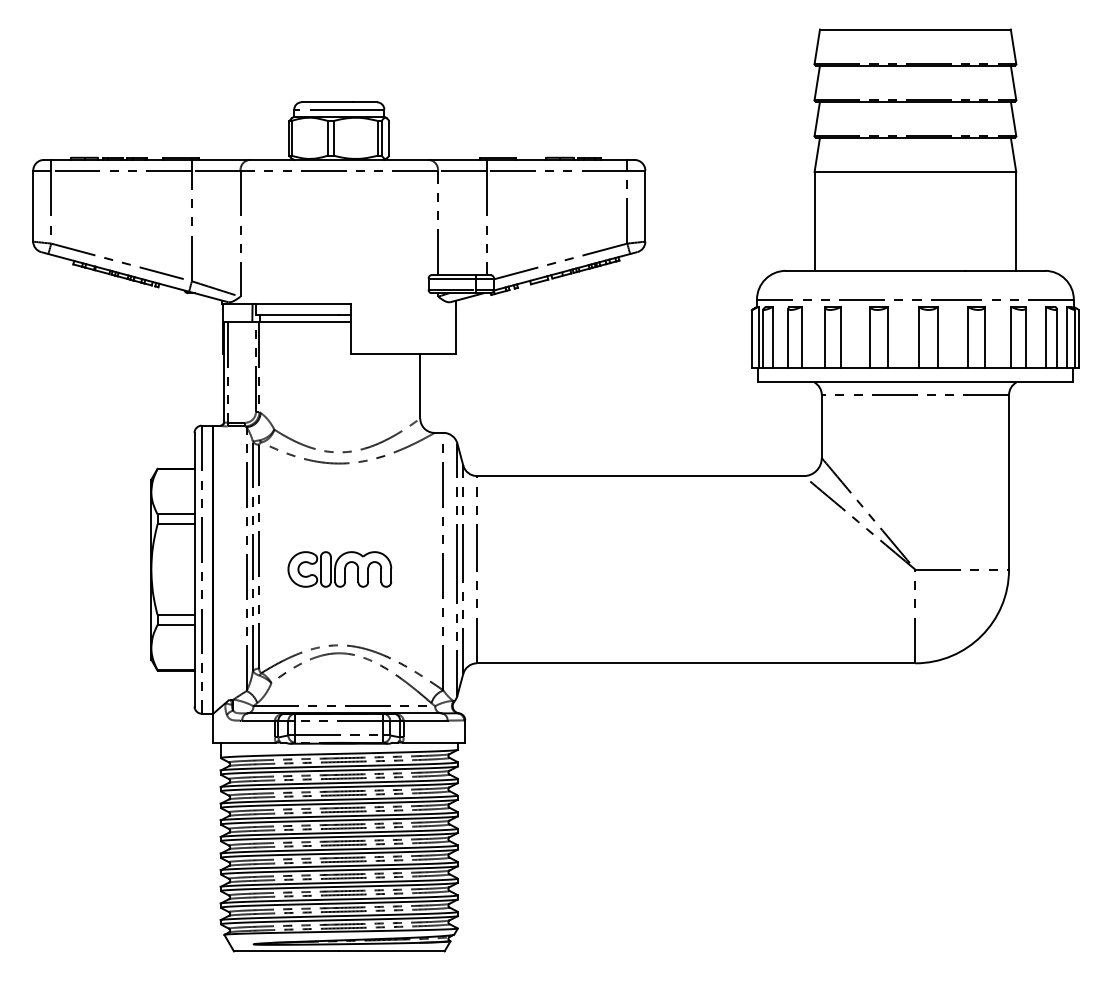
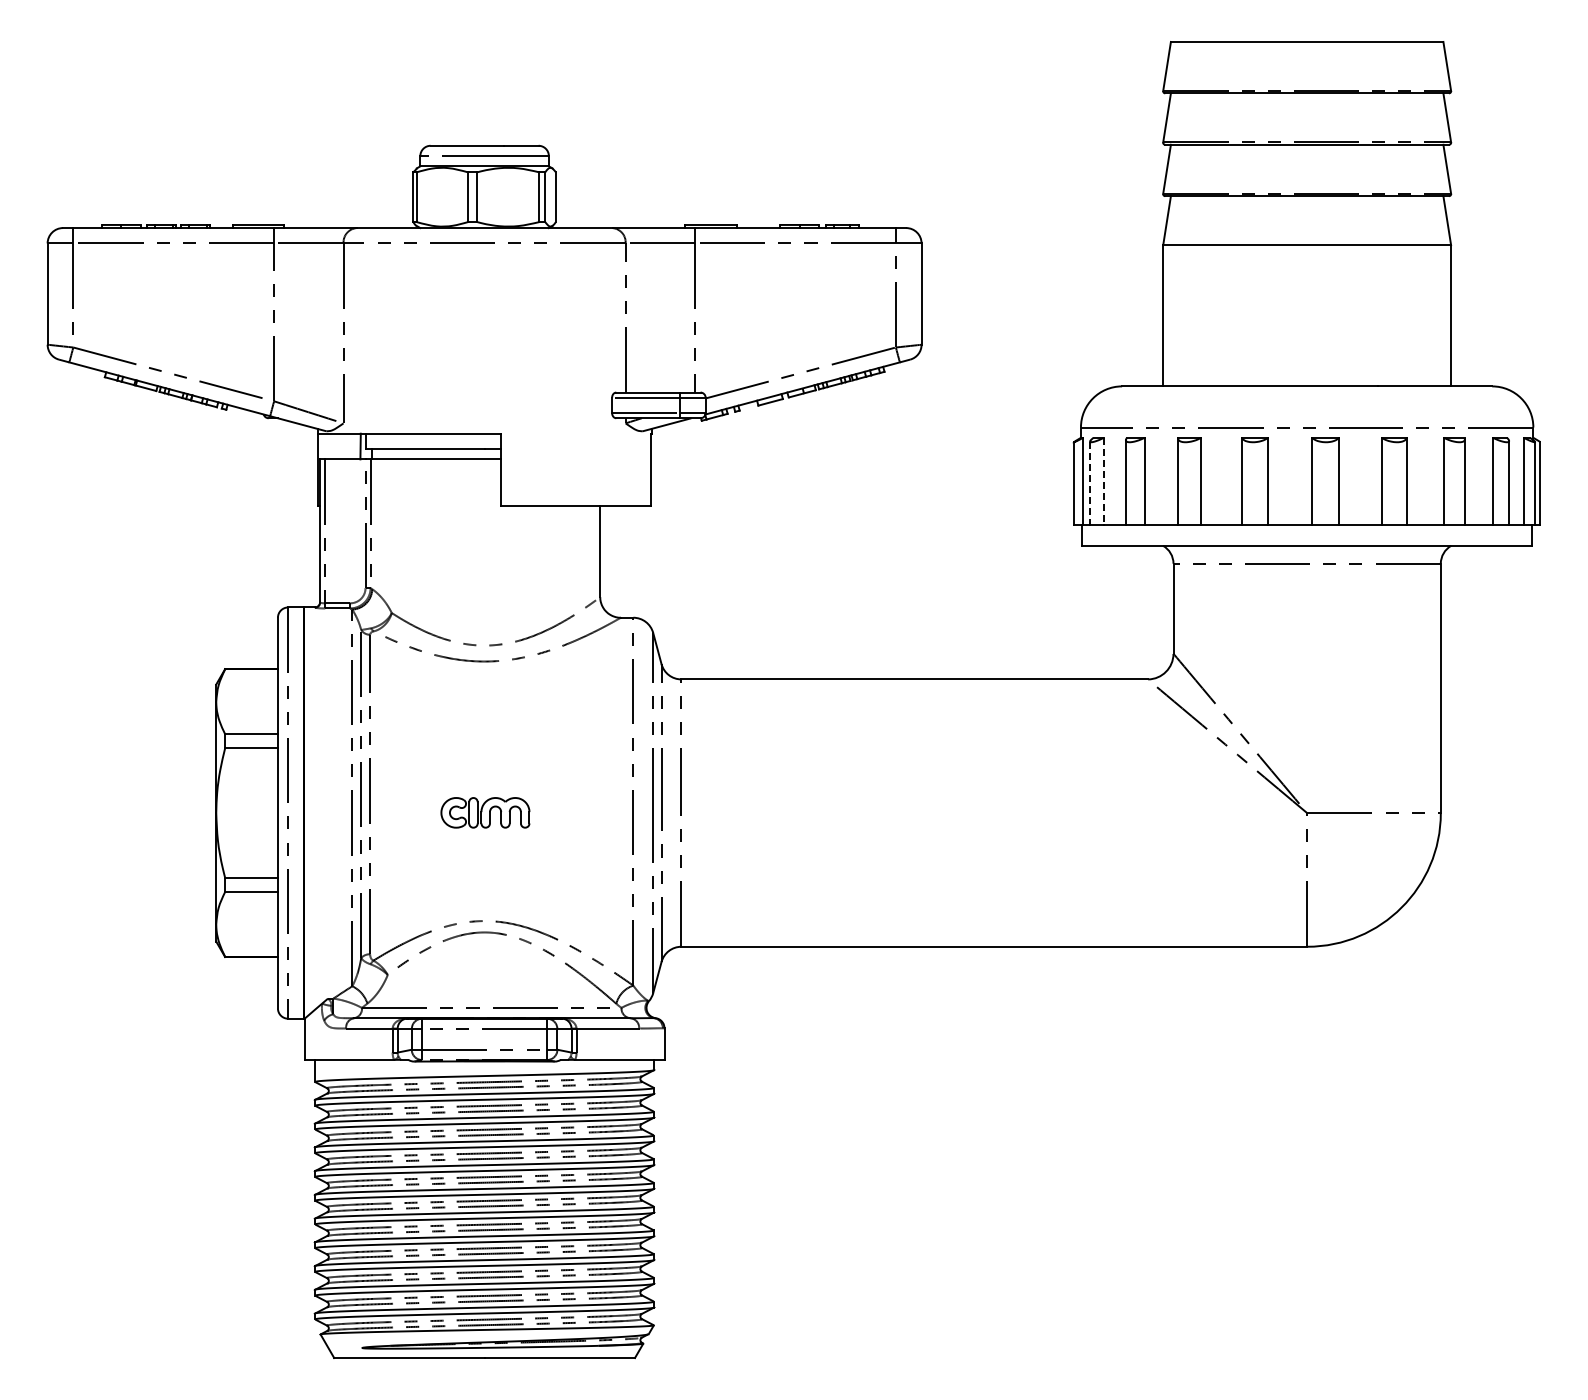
line: (772, 337) -> (1103, 481), solid -> dashed
line: (763, 338) -> (1090, 483), solid -> dashed
part: (339, 569) -> (485, 812), size x0.6

